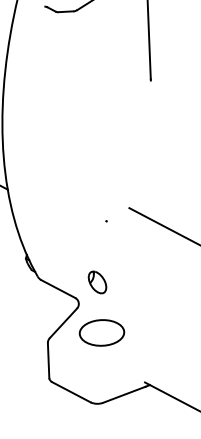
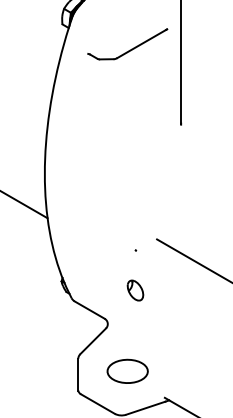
part: (97, 282) -> (135, 290), moved
part: (101, 331) -> (127, 370), moved

